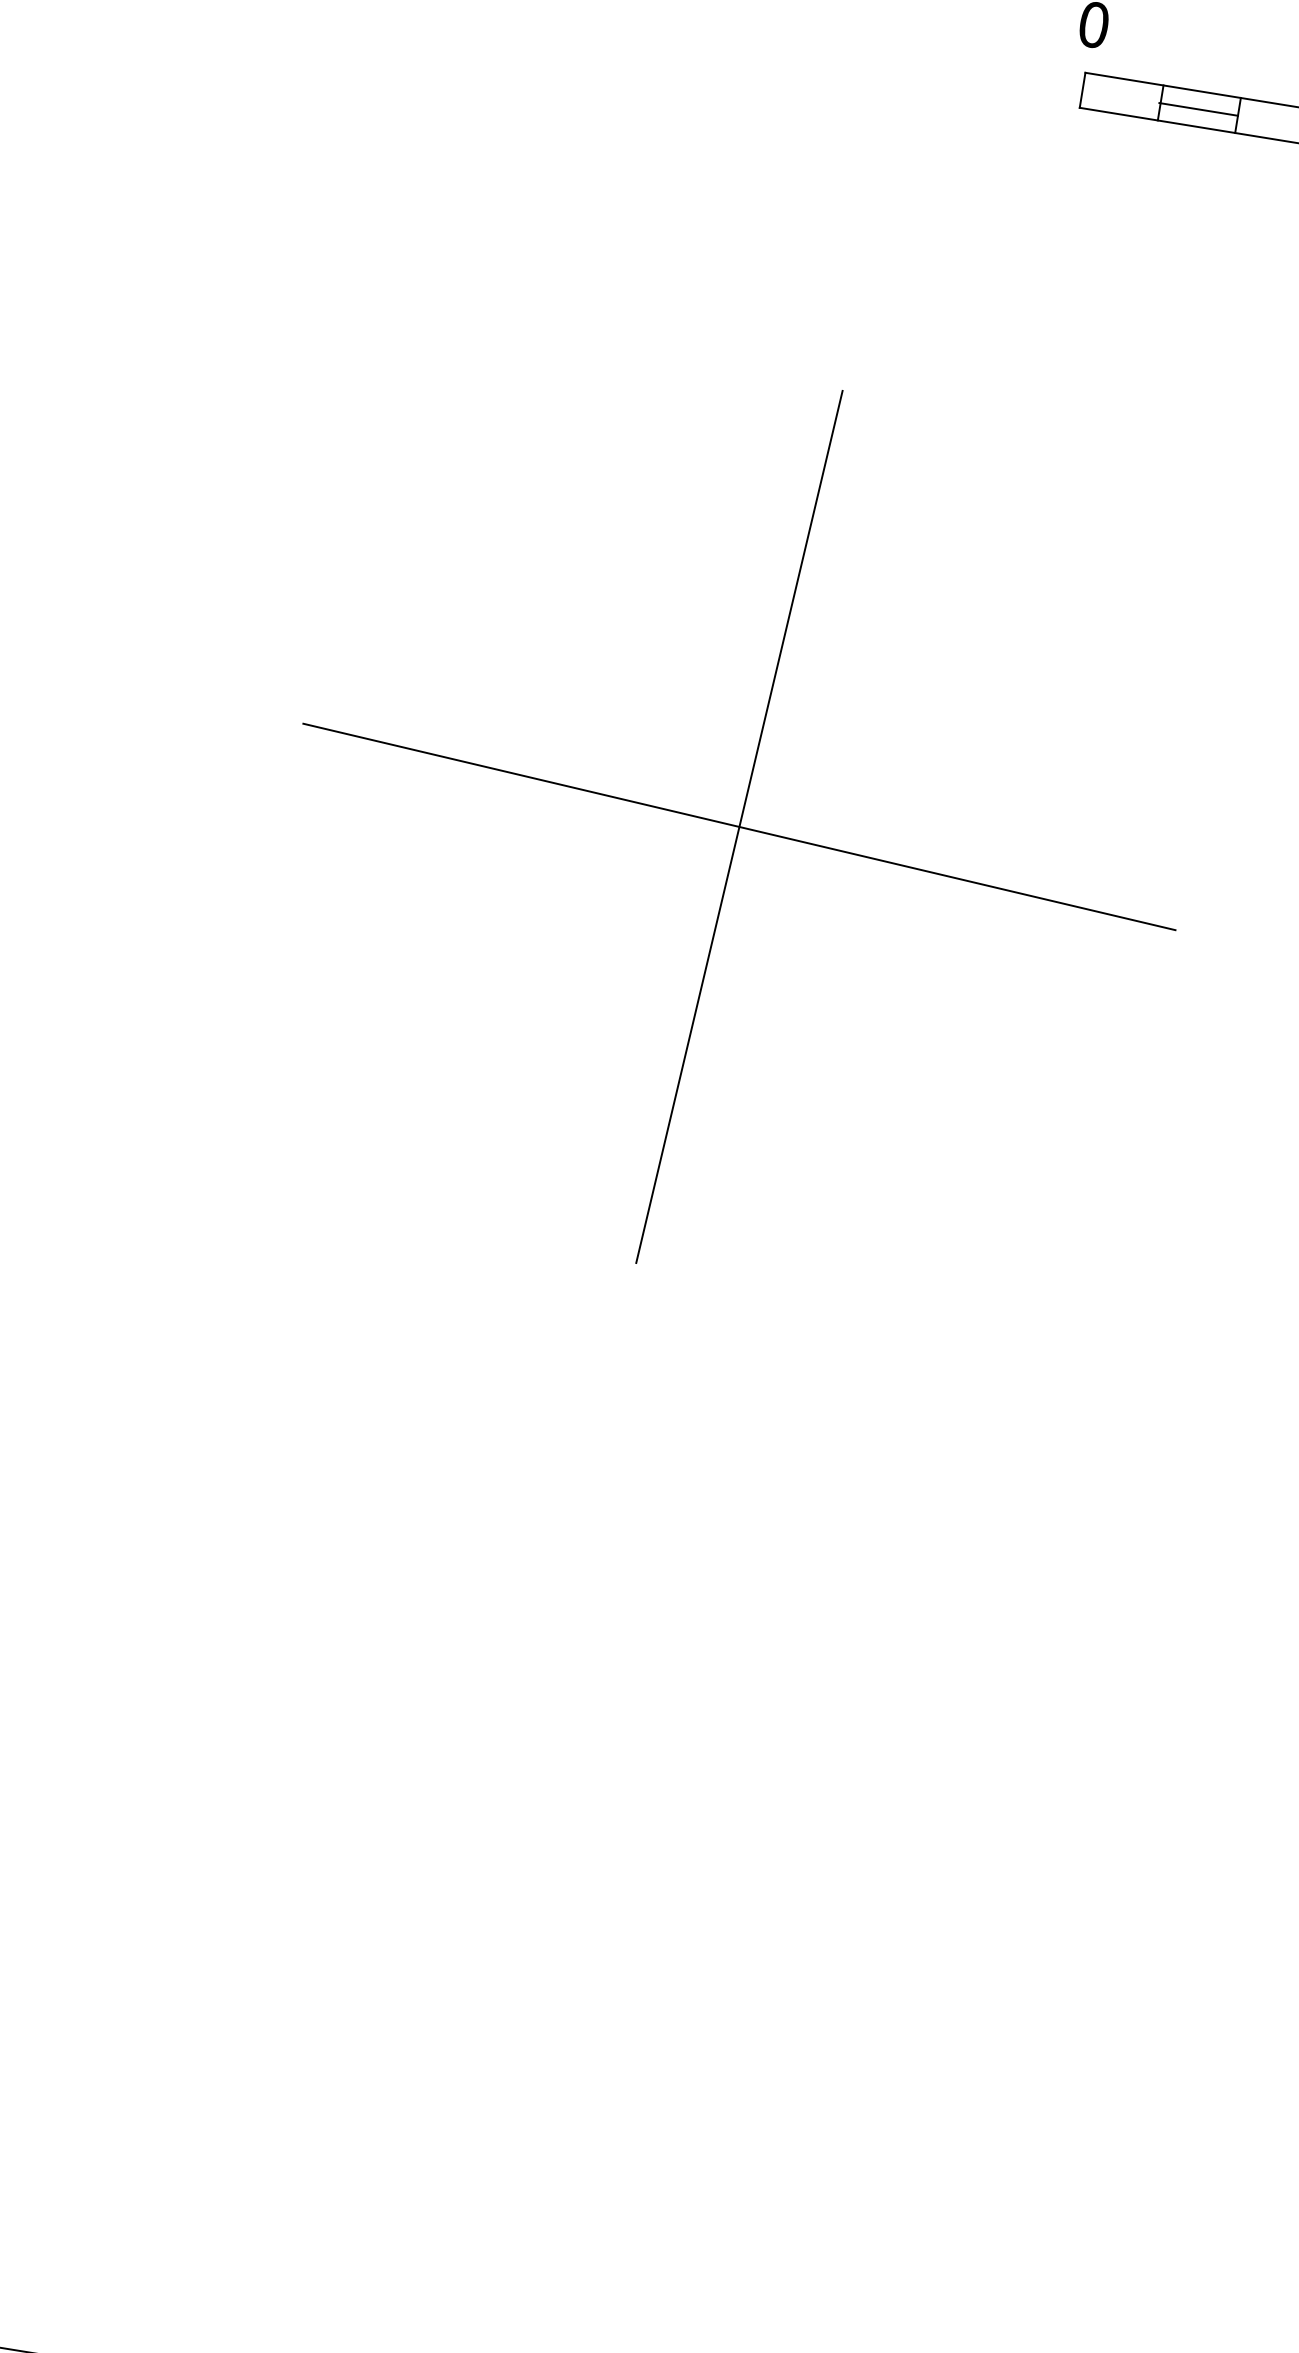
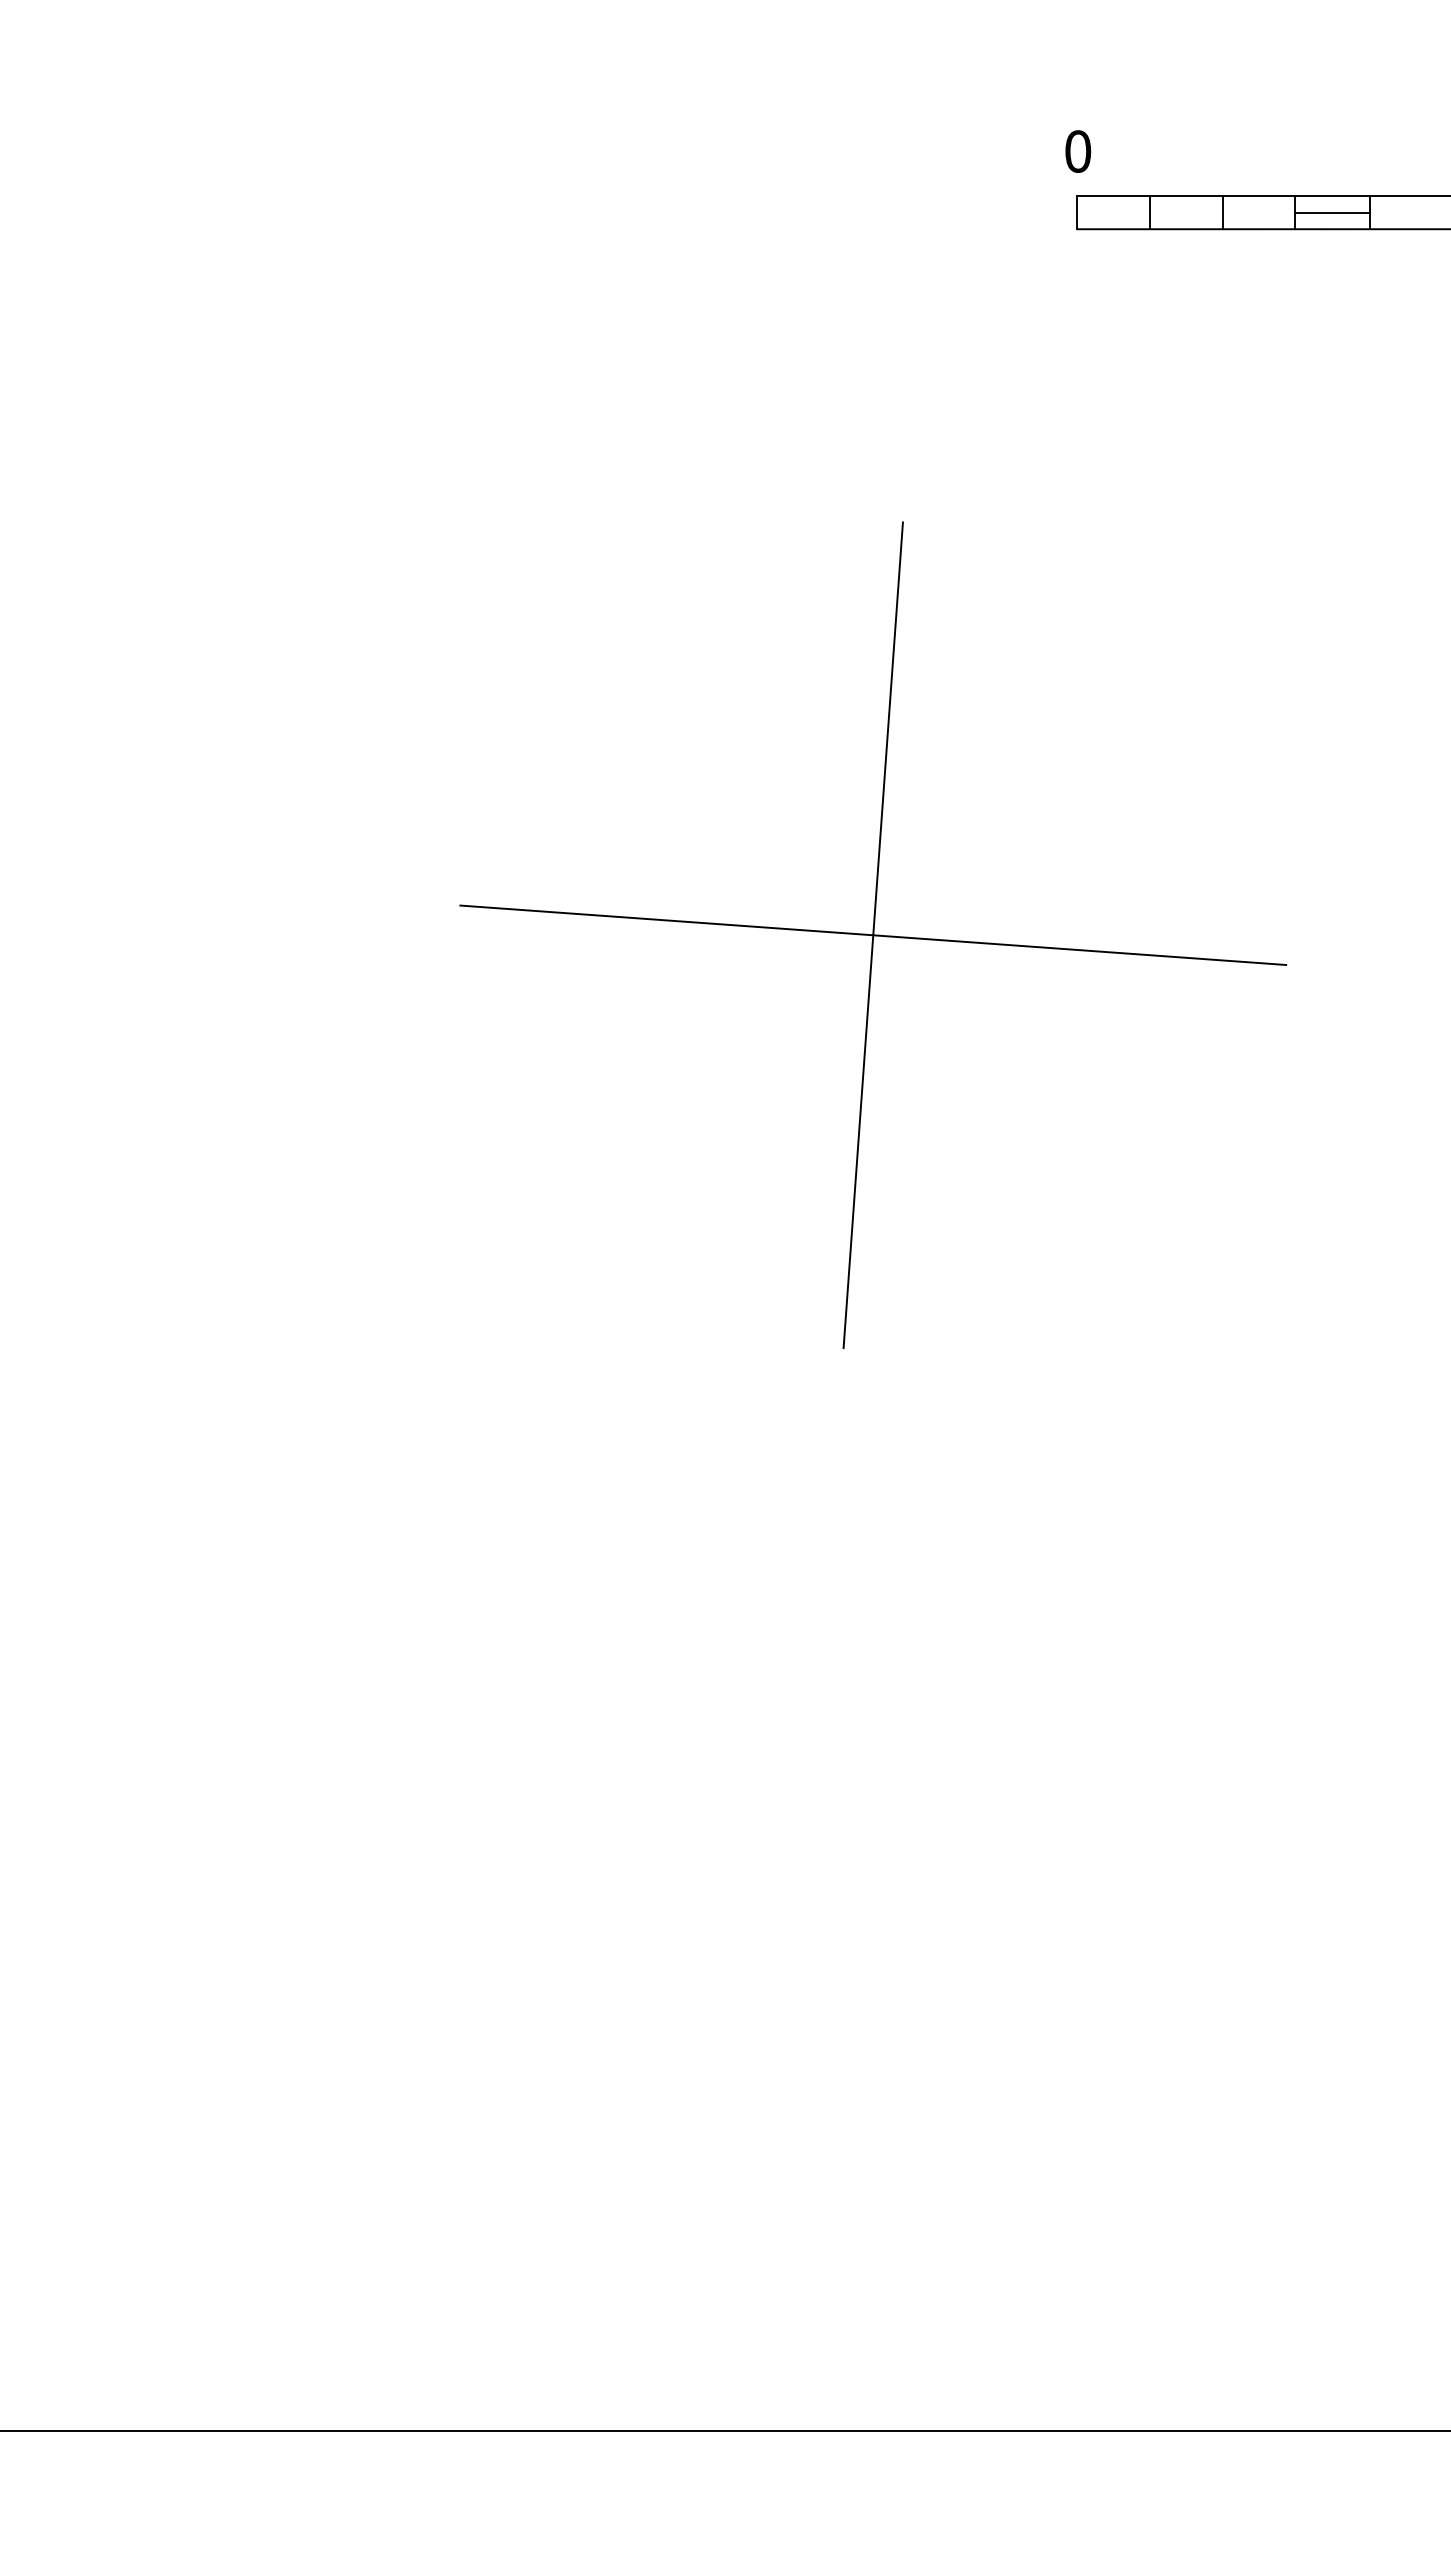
line: (1197, 109) -> (1185, 213), removed

